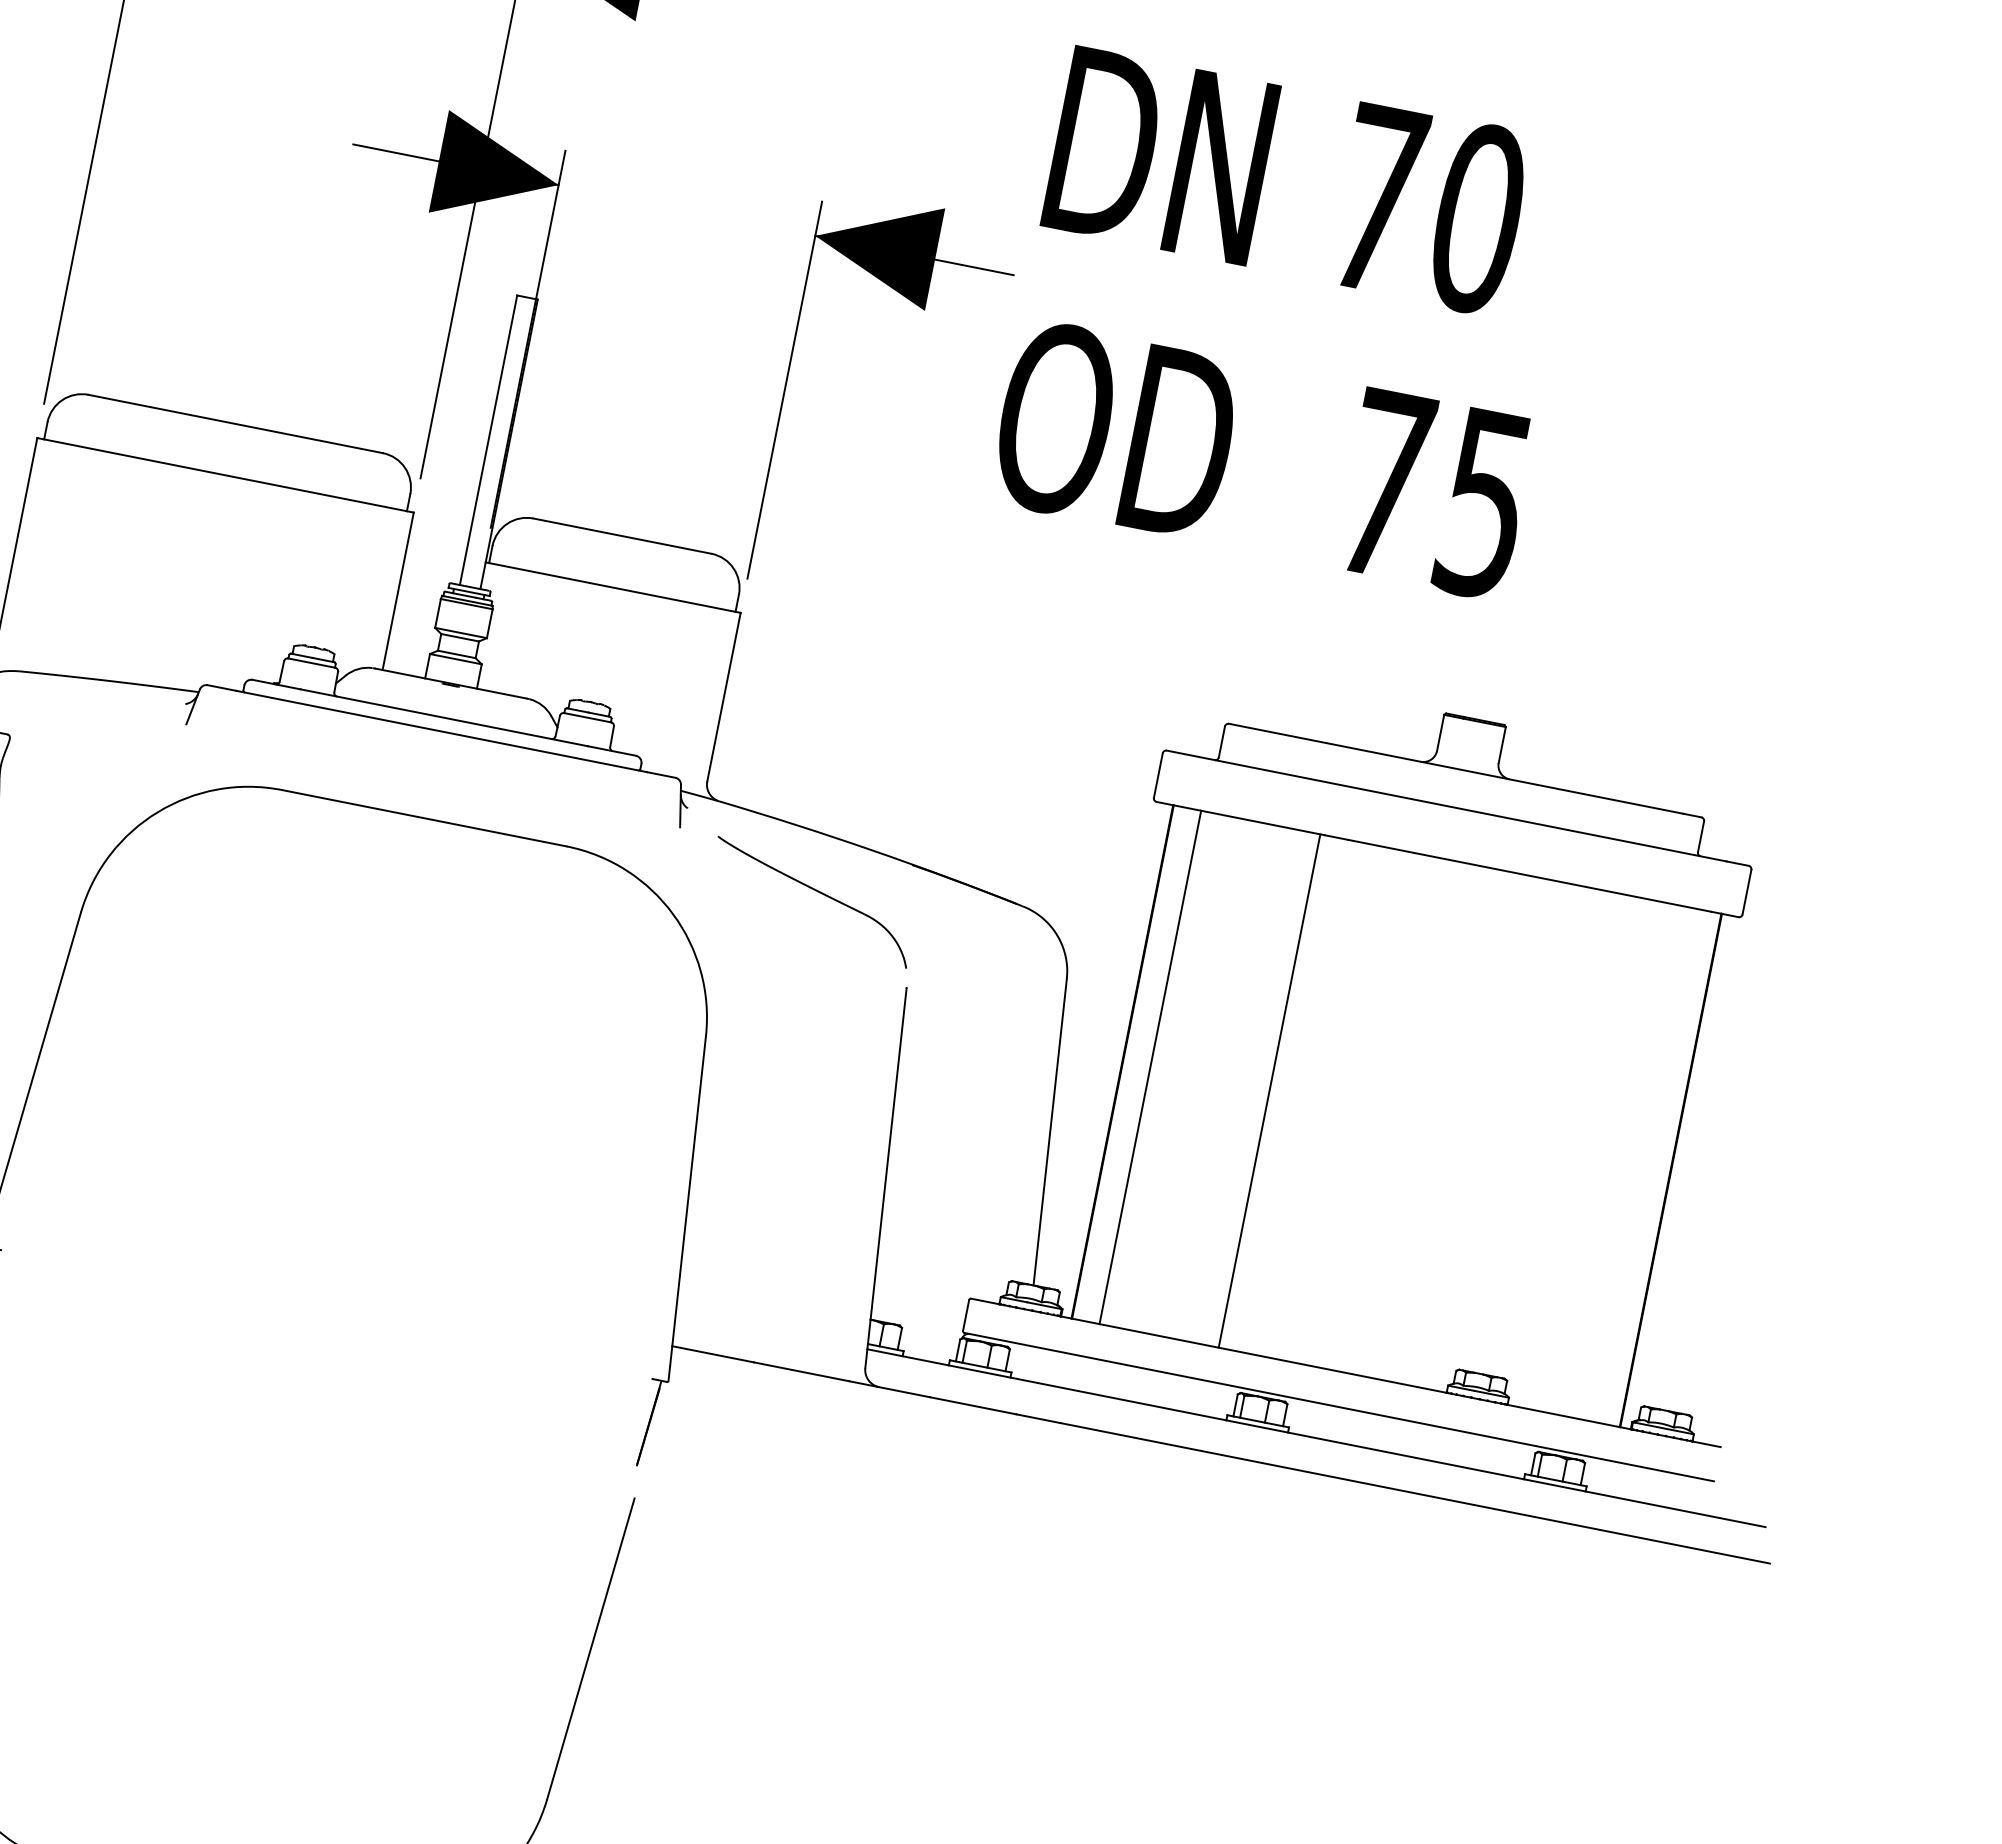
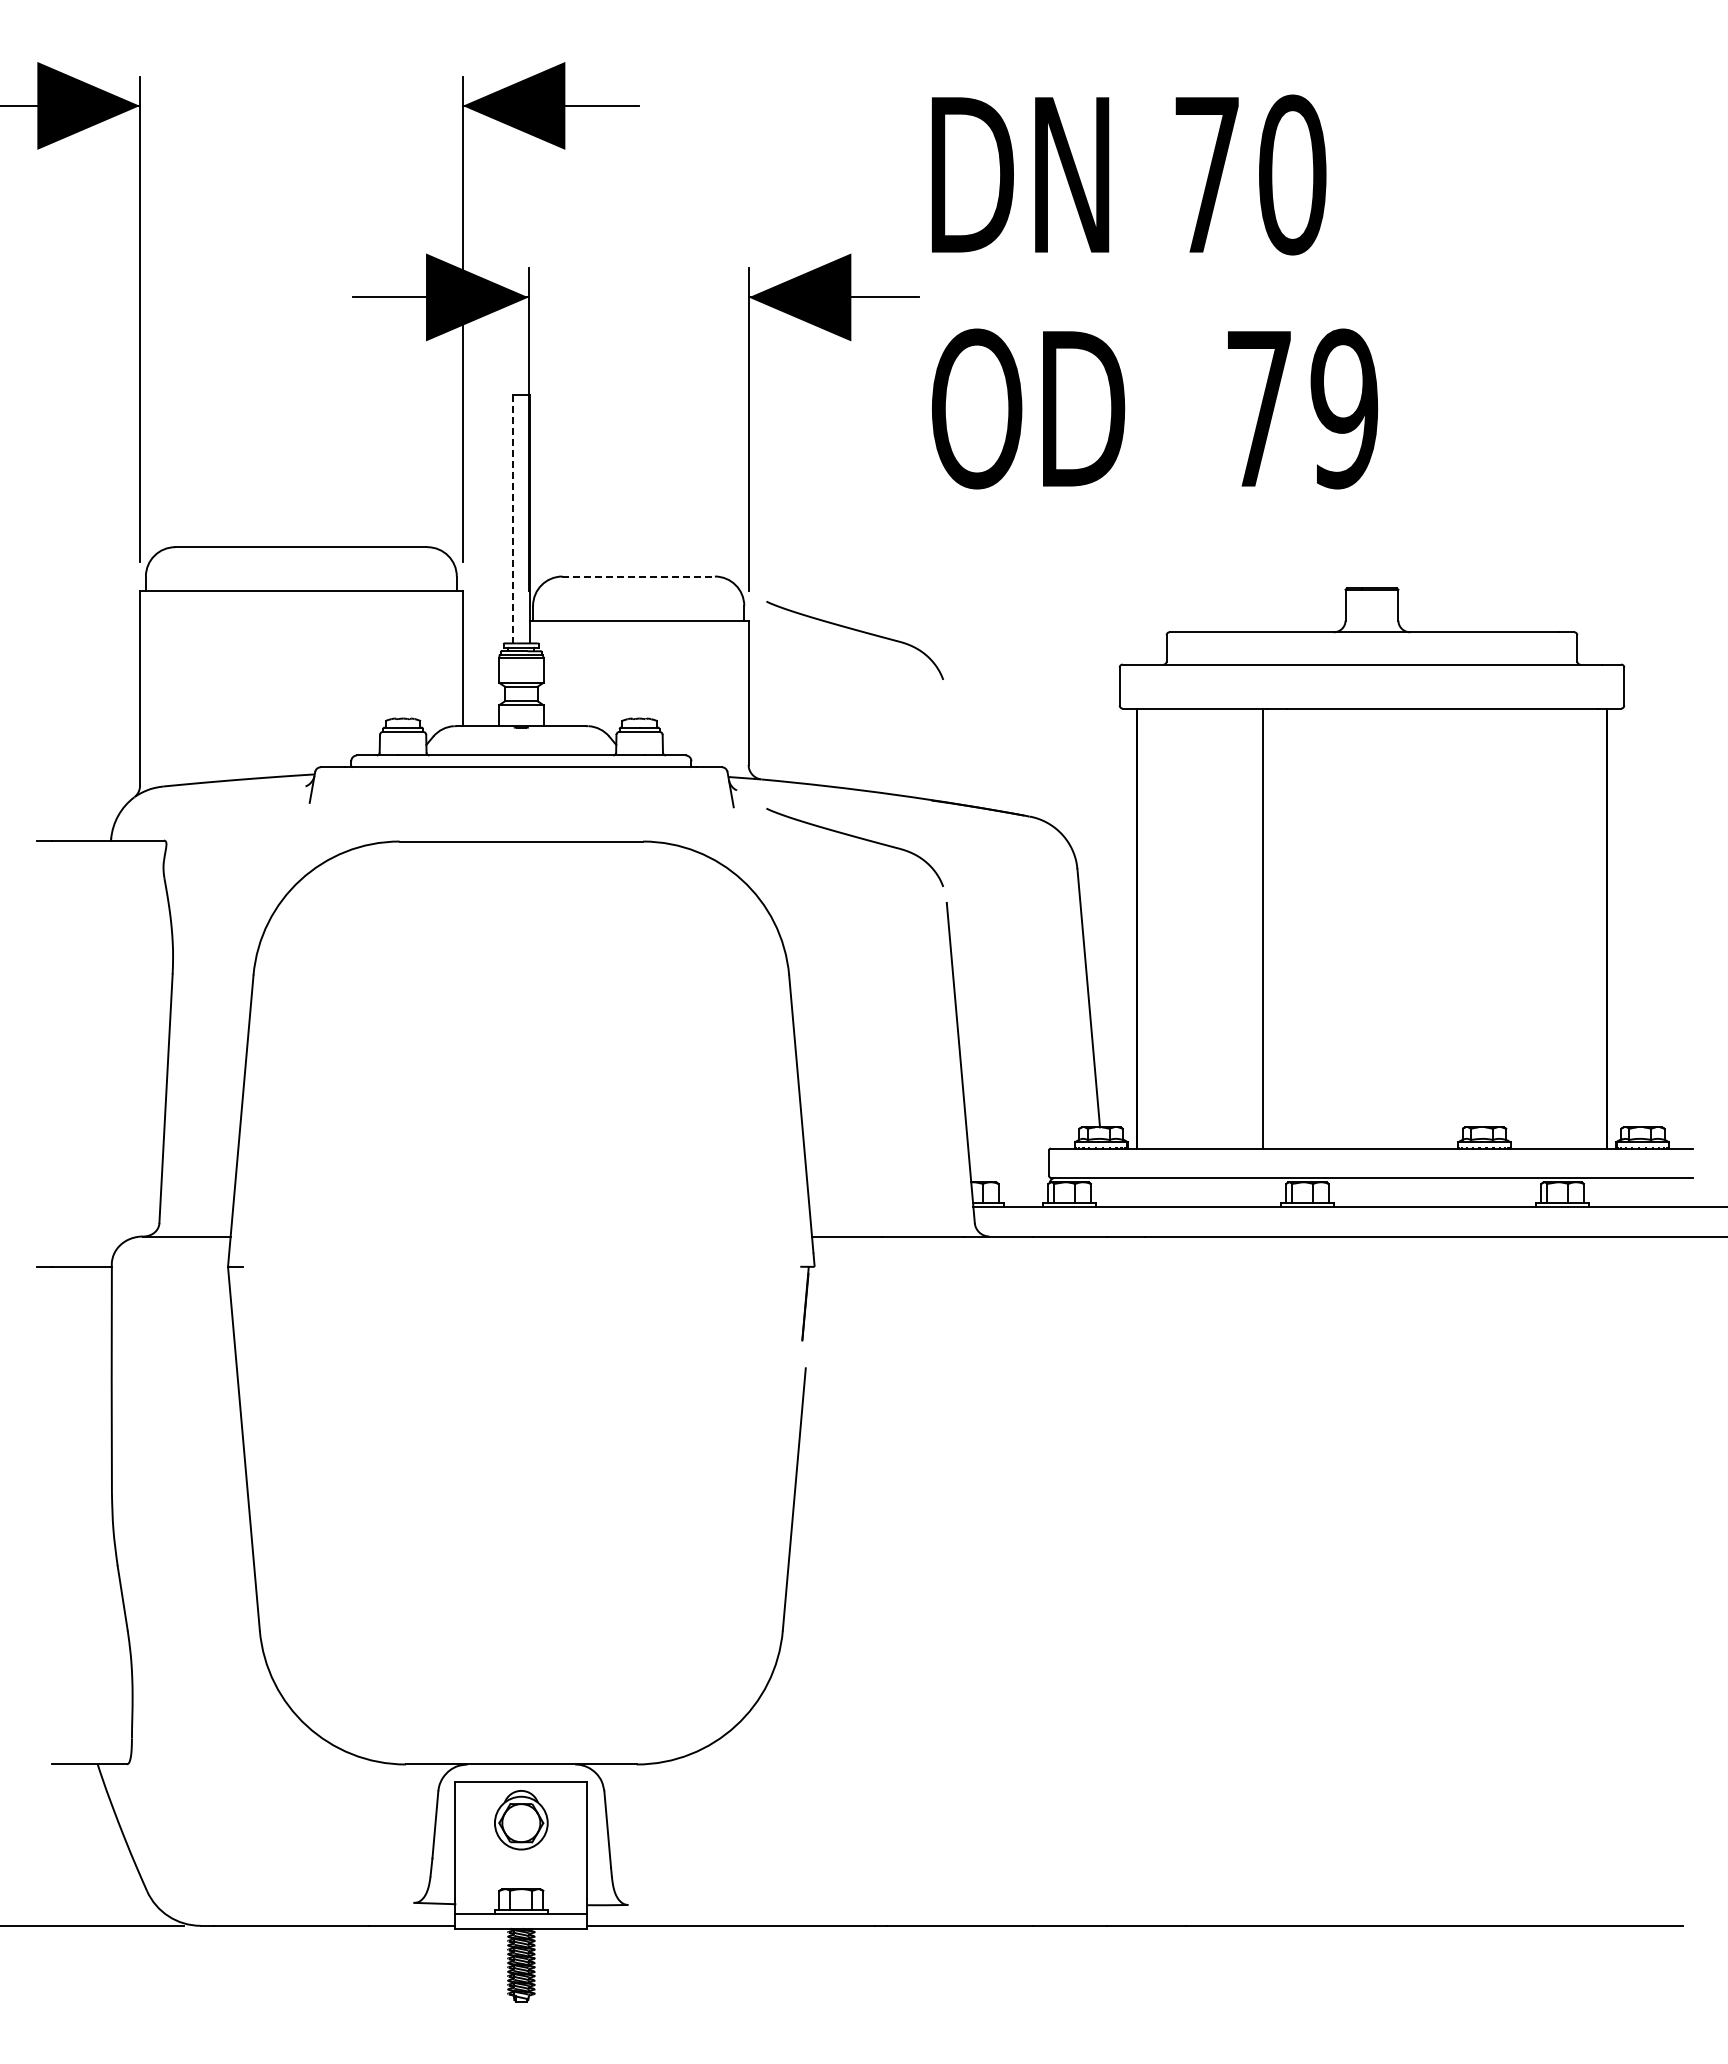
line: (488, 440) -> (512, 519), solid -> dashed
text: (1484, 503) -> (1344, 408), 75 -> 79
line: (623, 536) -> (639, 576), solid -> dashed
part: (863, 650) -> (856, 631), added
line: (1150, 1067) -> (1160, 928), removed

